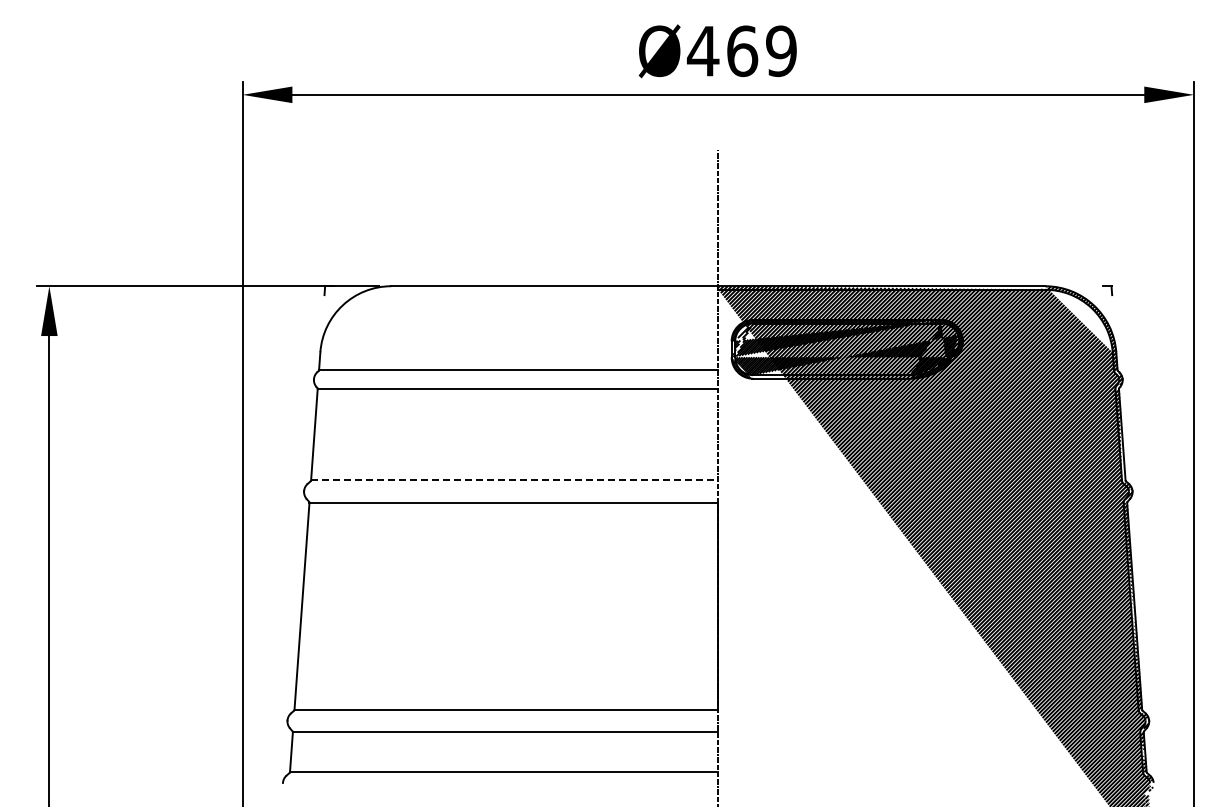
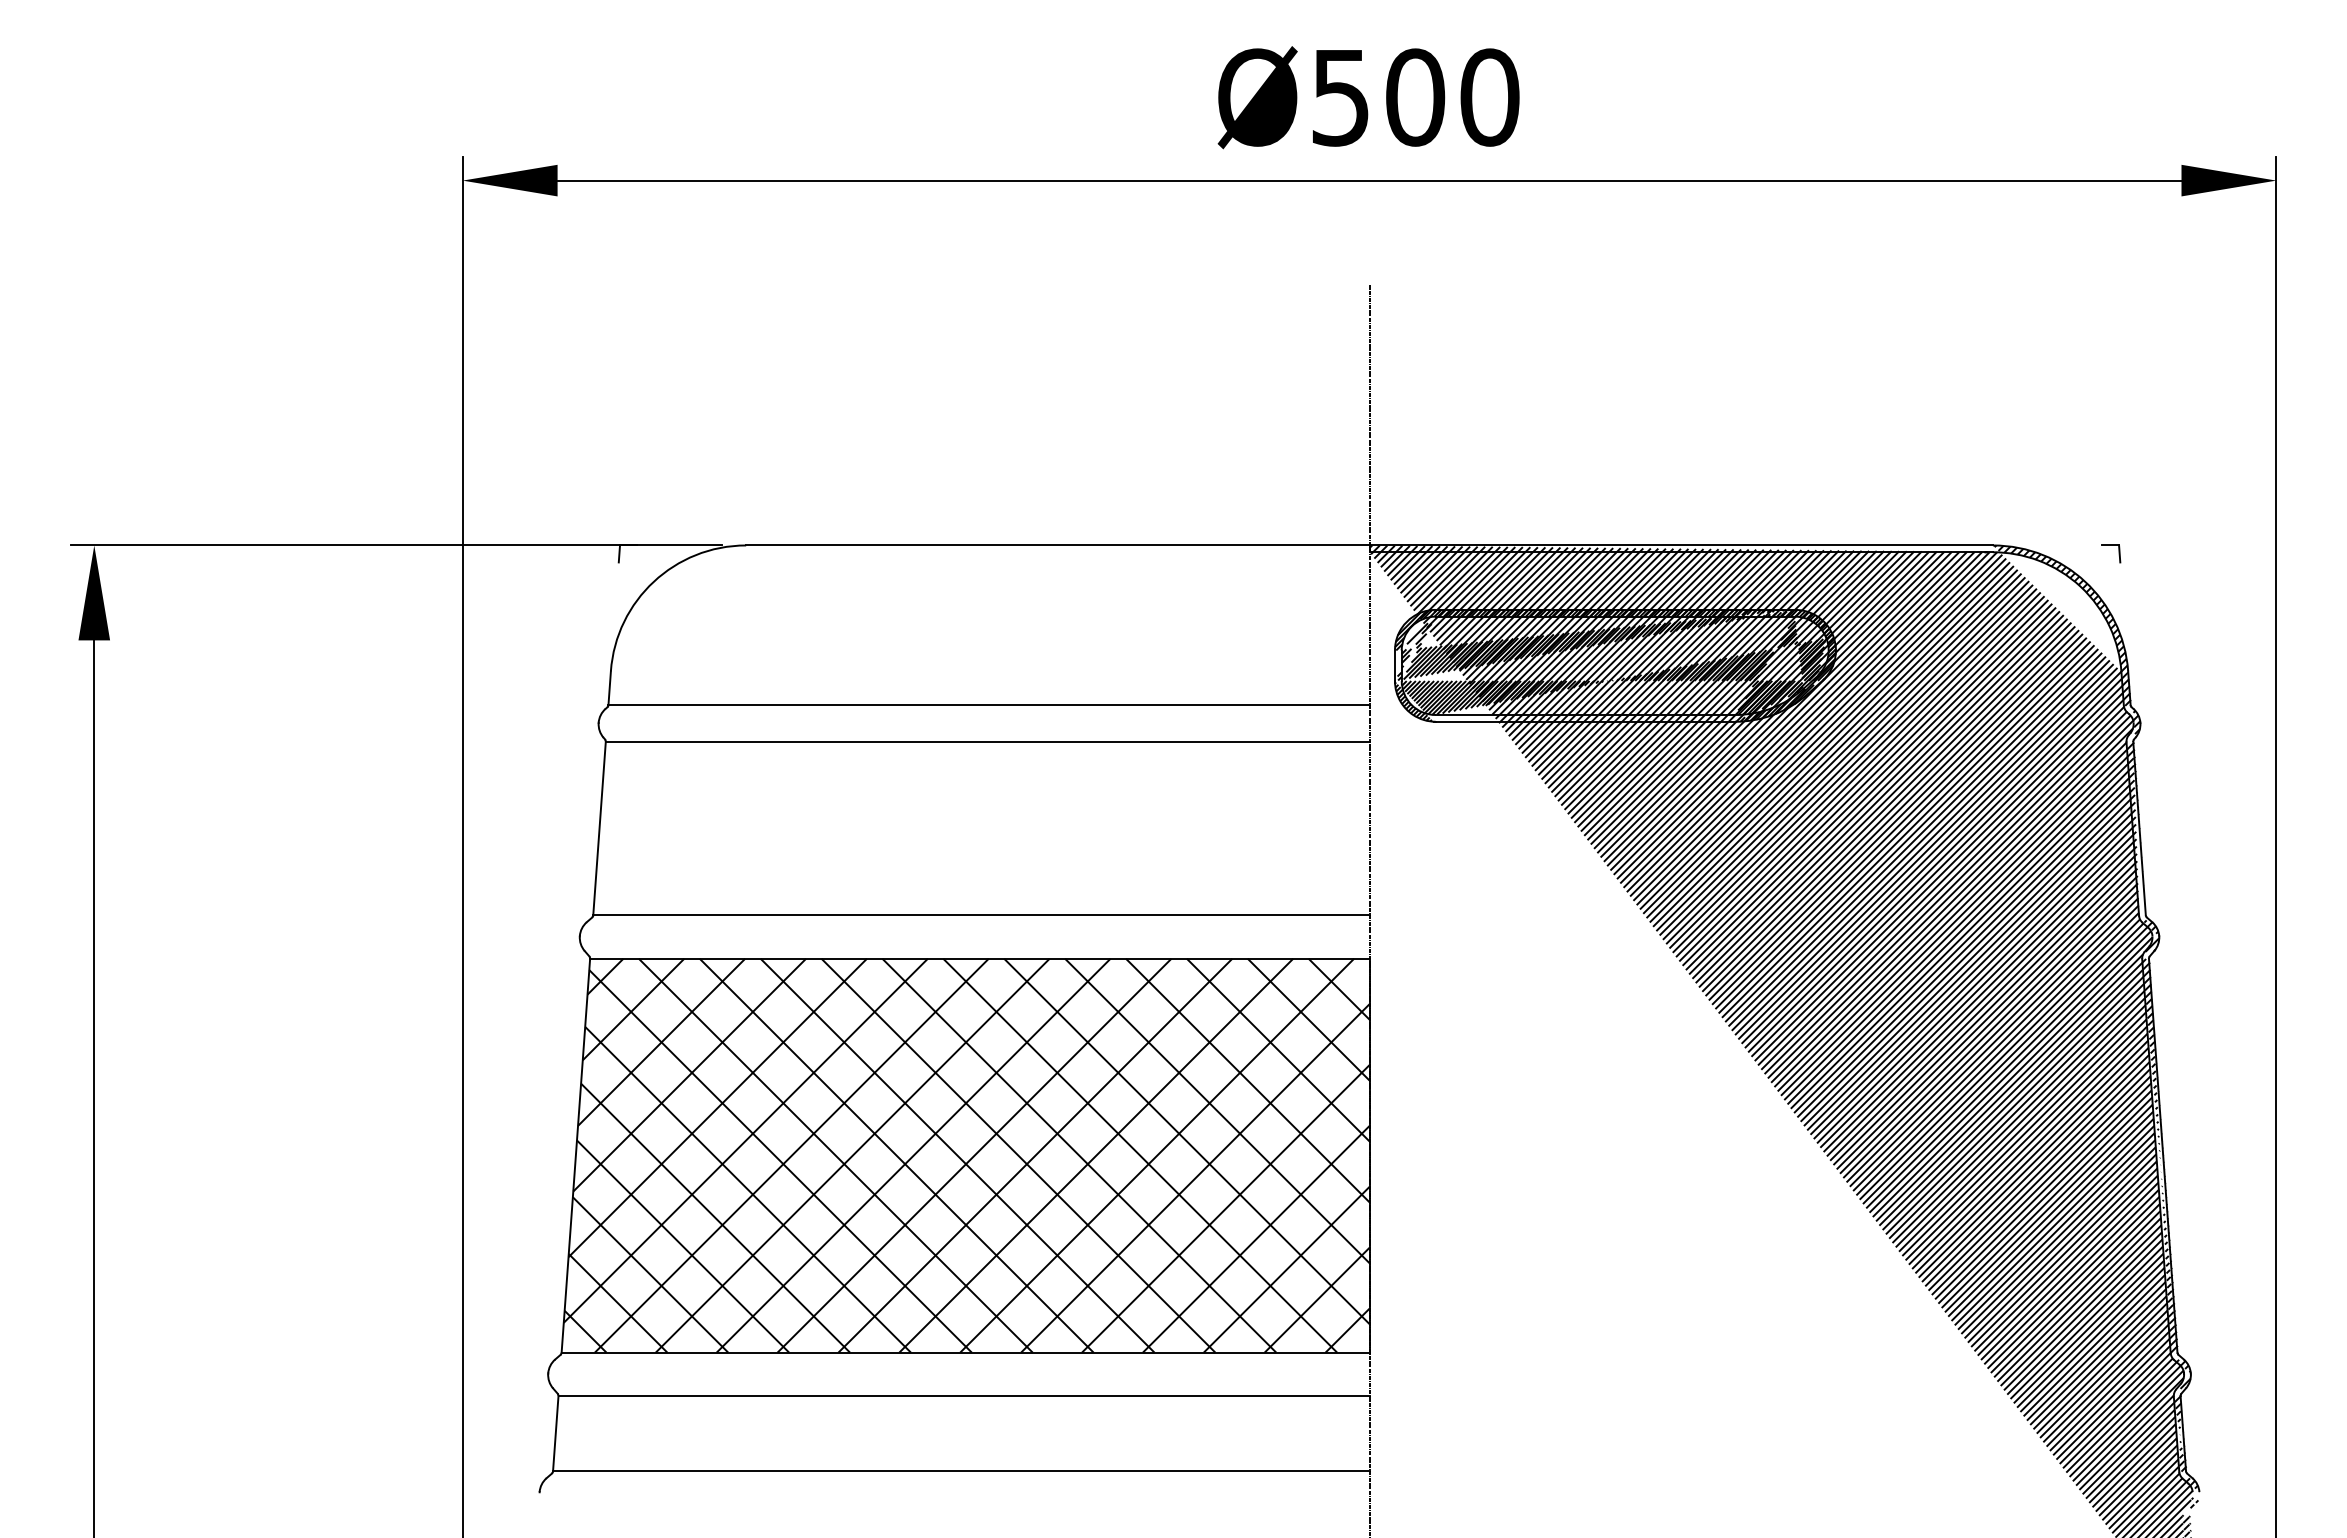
text: (741, 51) -> (1413, 97), Ø469 -> Ø500
line: (514, 480) -> (980, 915), dashed -> solid
hatch: (506, 606) -> (965, 1155), added

